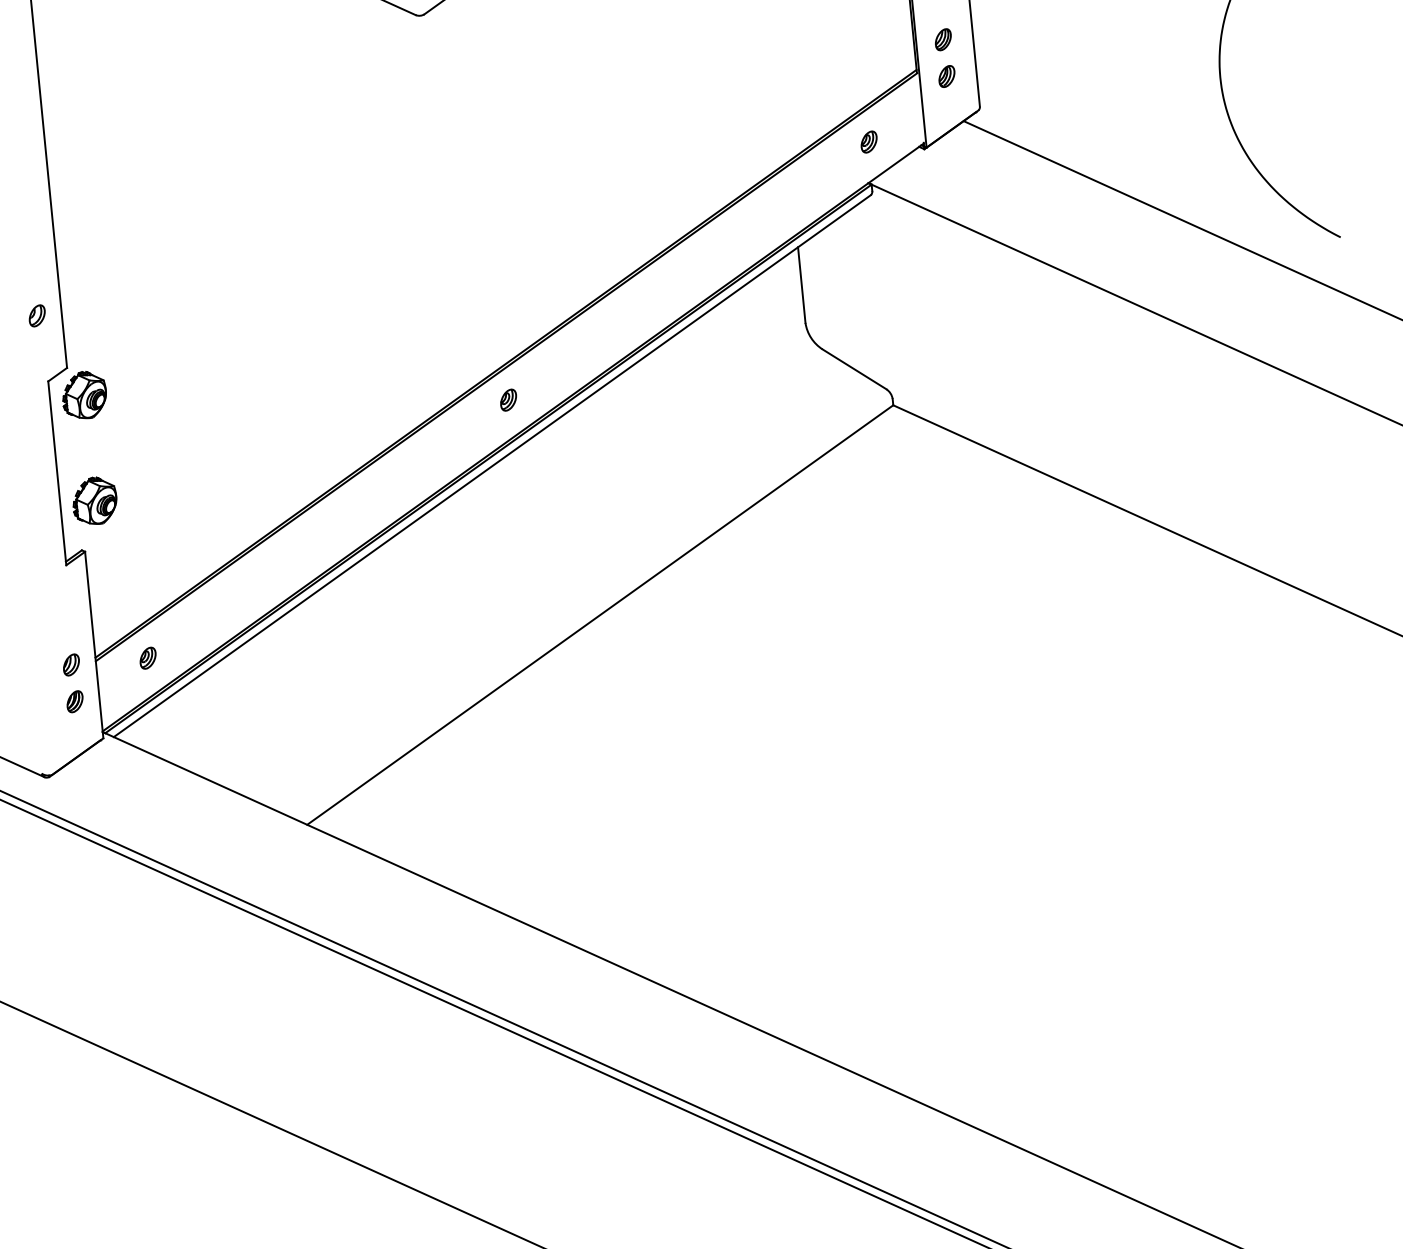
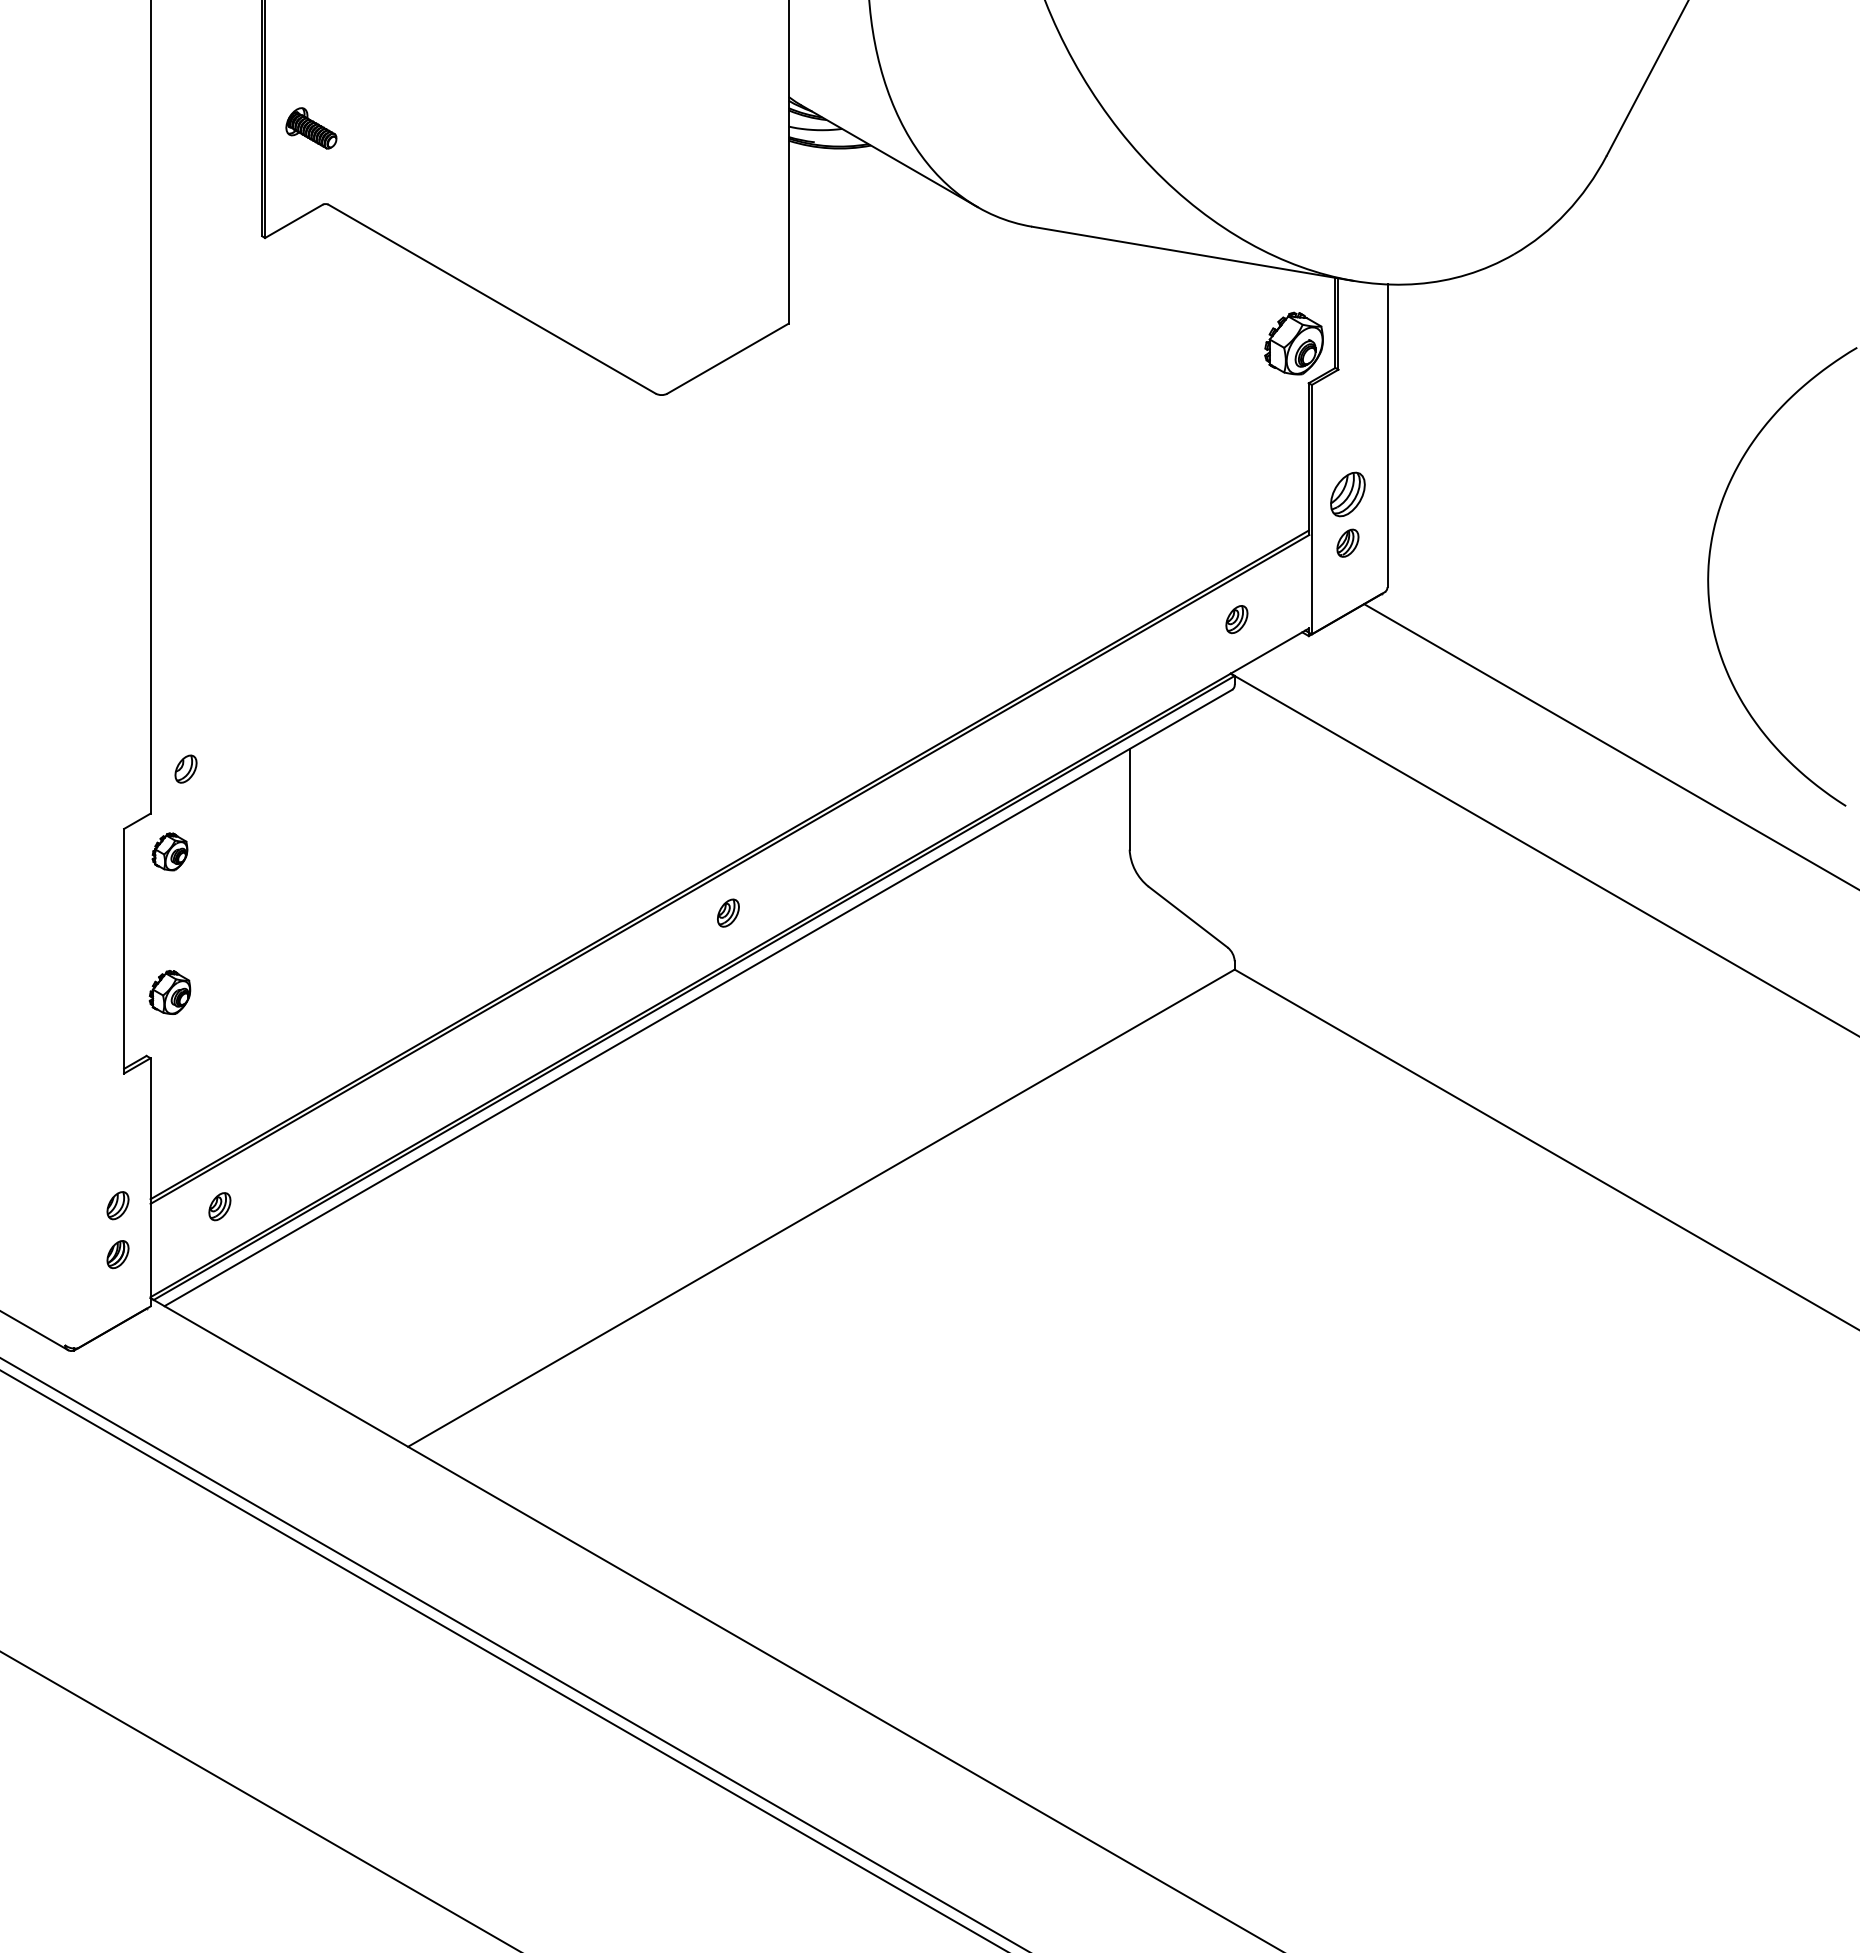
part: (942, 39) -> (1347, 493), size x1.6
part: (36, 315) -> (185, 768), moved
part: (84, 395) -> (169, 851), size x0.6
part: (94, 500) -> (169, 992), size x0.7

